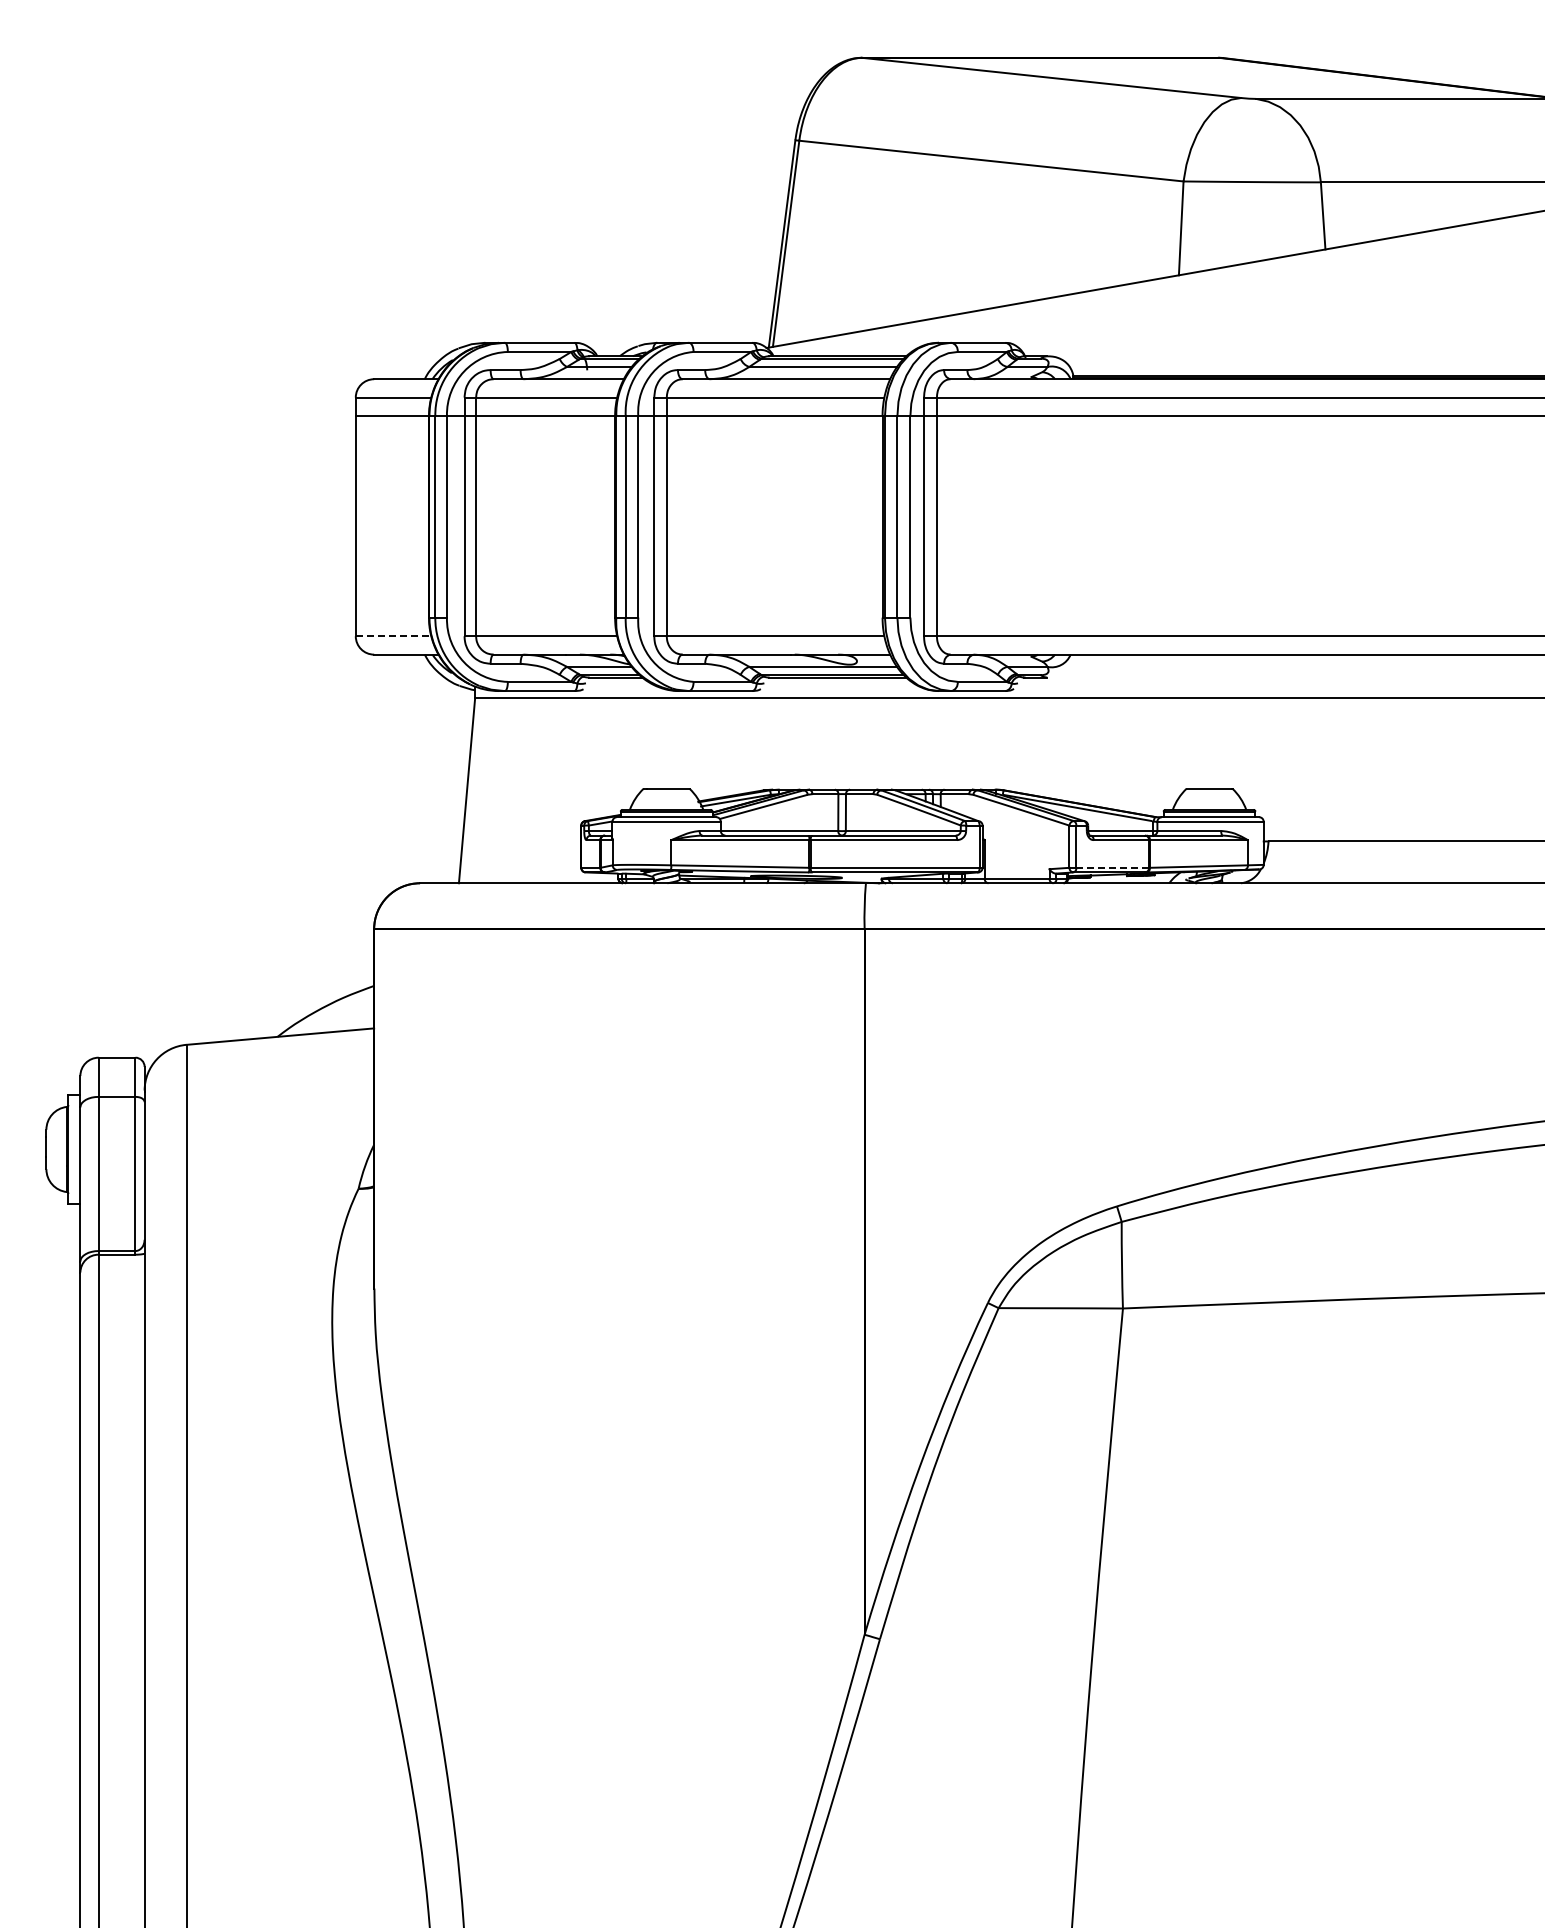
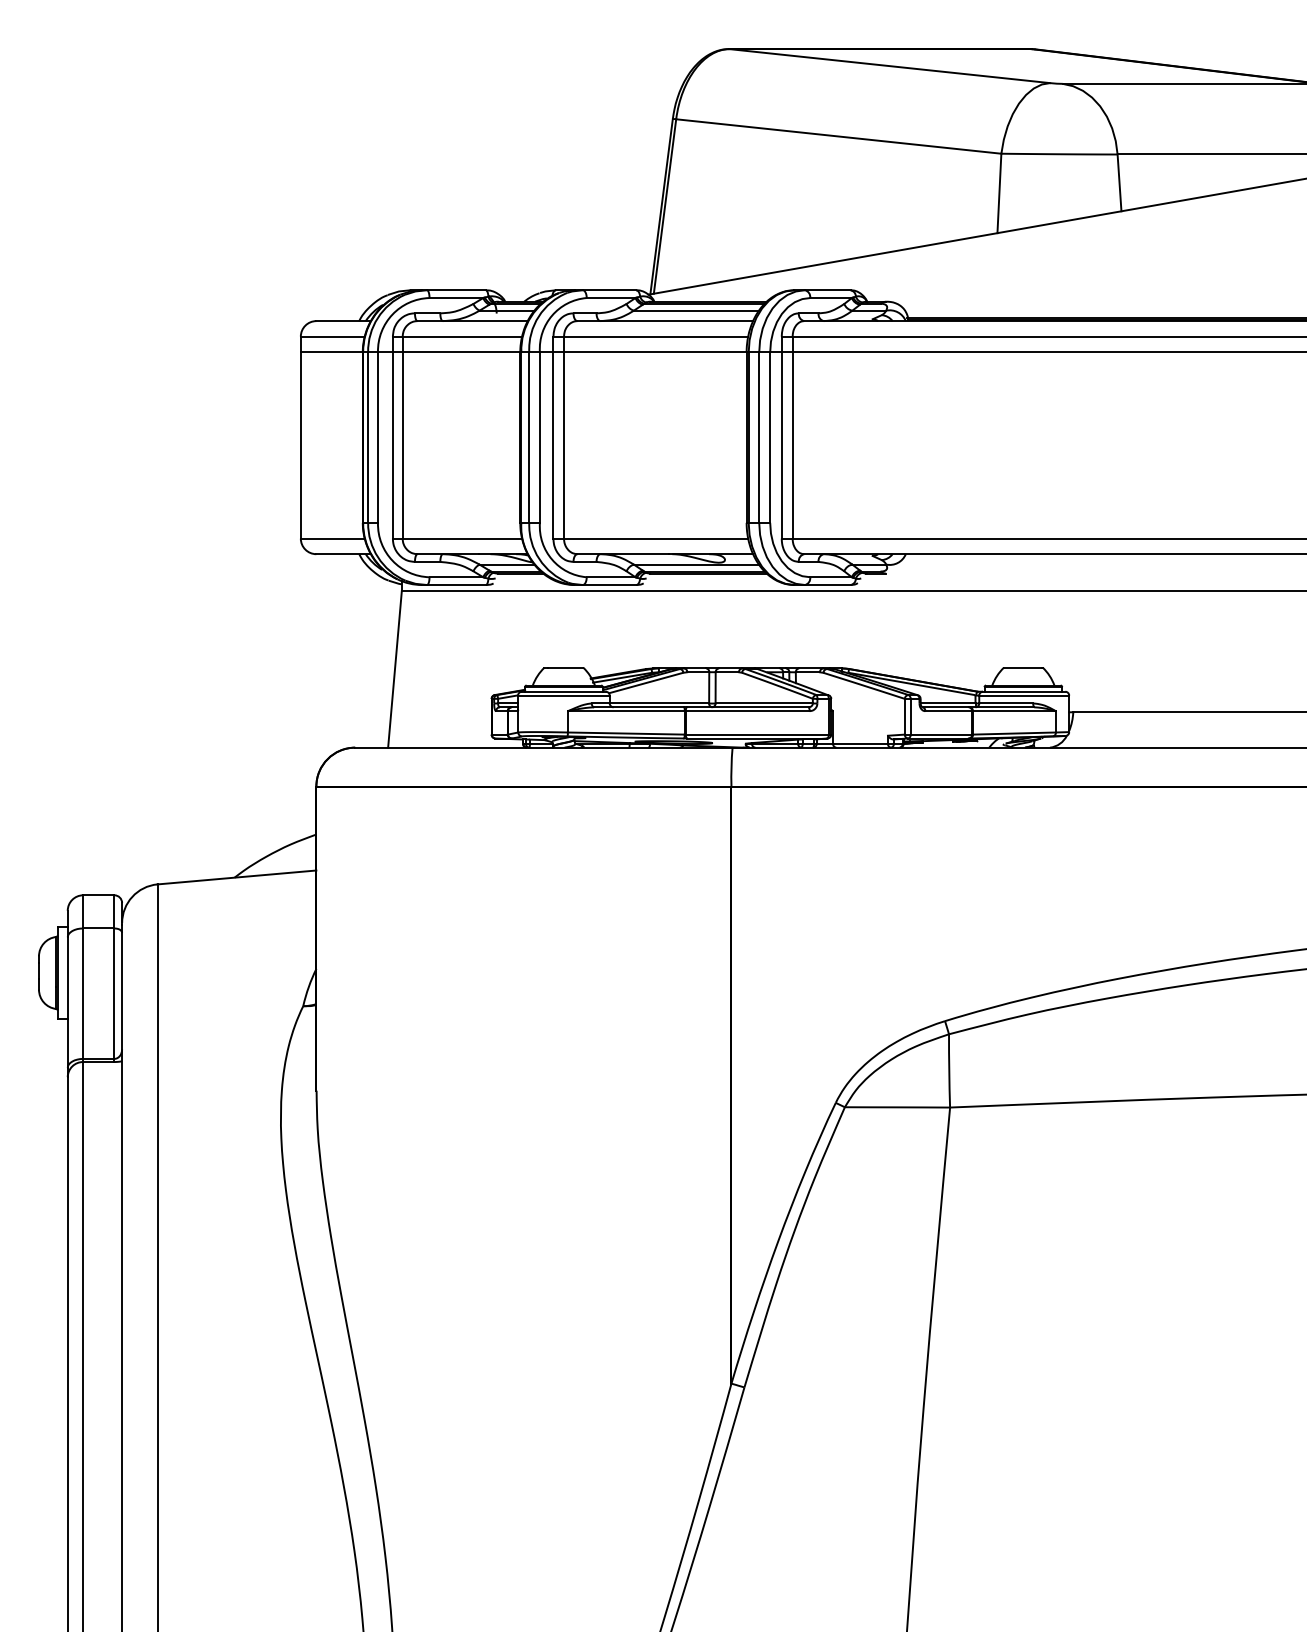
line: (393, 636) -> (332, 538), dashed -> solid
line: (1113, 867) -> (942, 734), dashed -> solid

